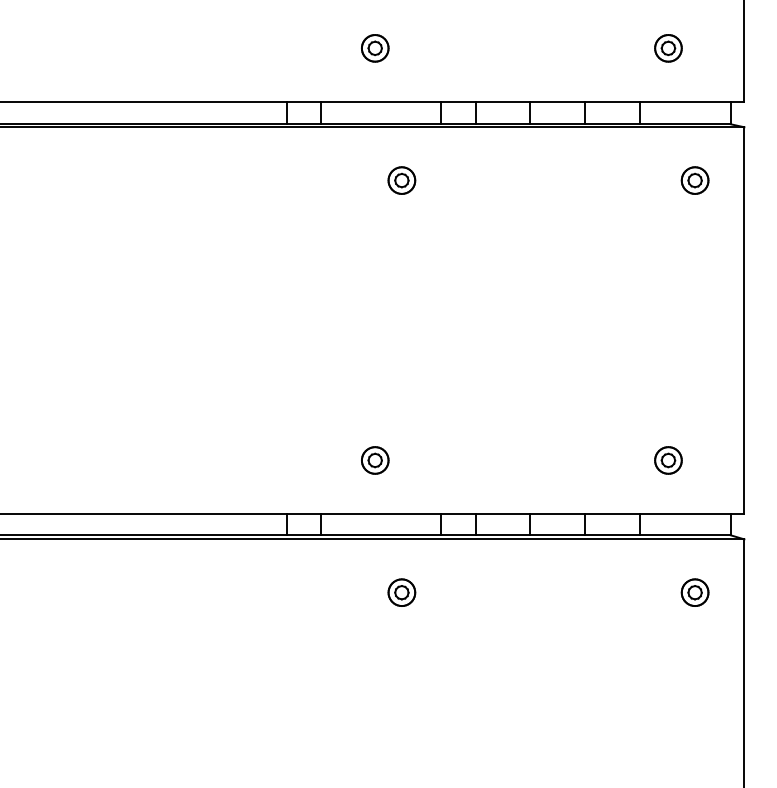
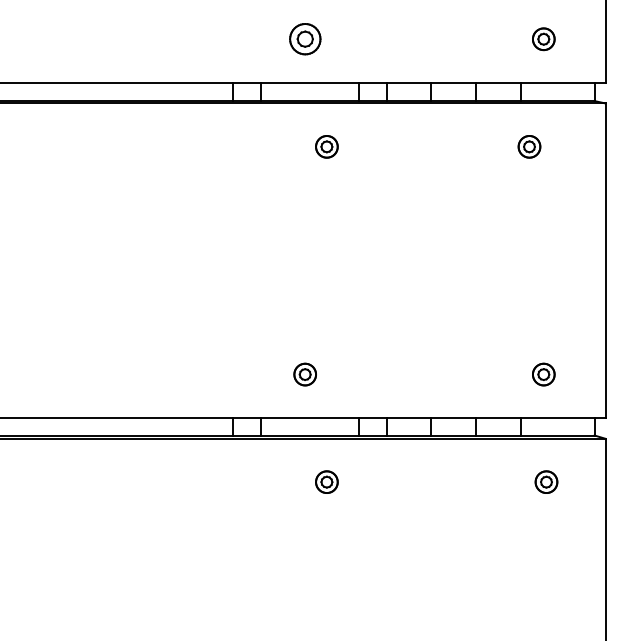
part: (374, 48) -> (304, 39), size x1.4
part: (695, 180) -> (529, 146), moved
part: (695, 591) -> (546, 481), moved

